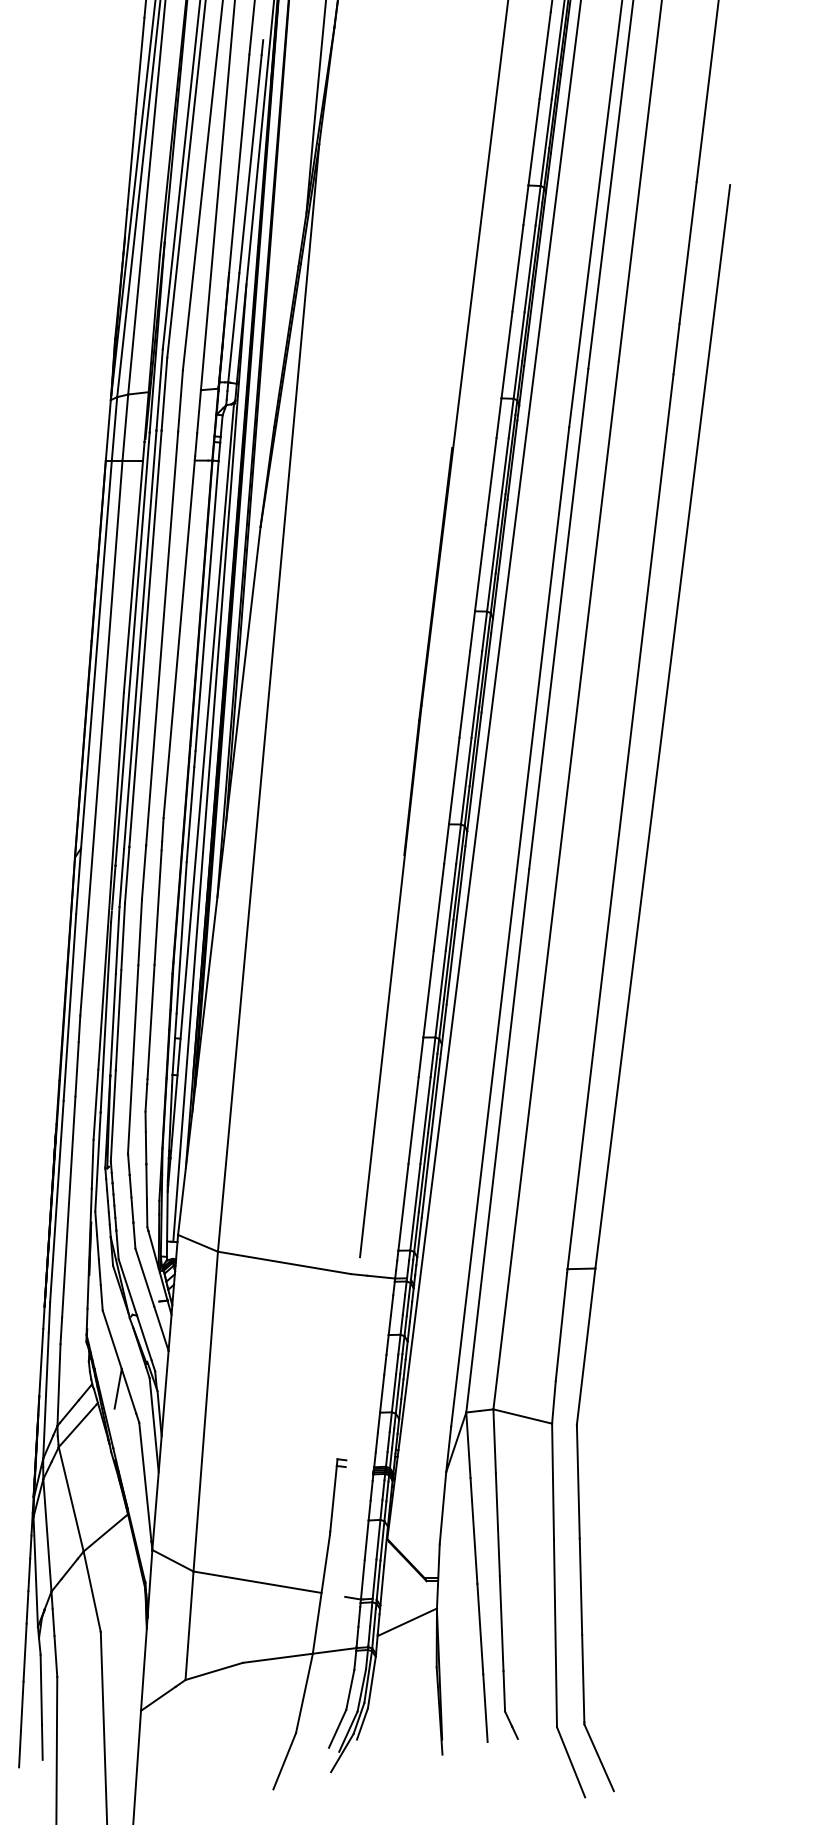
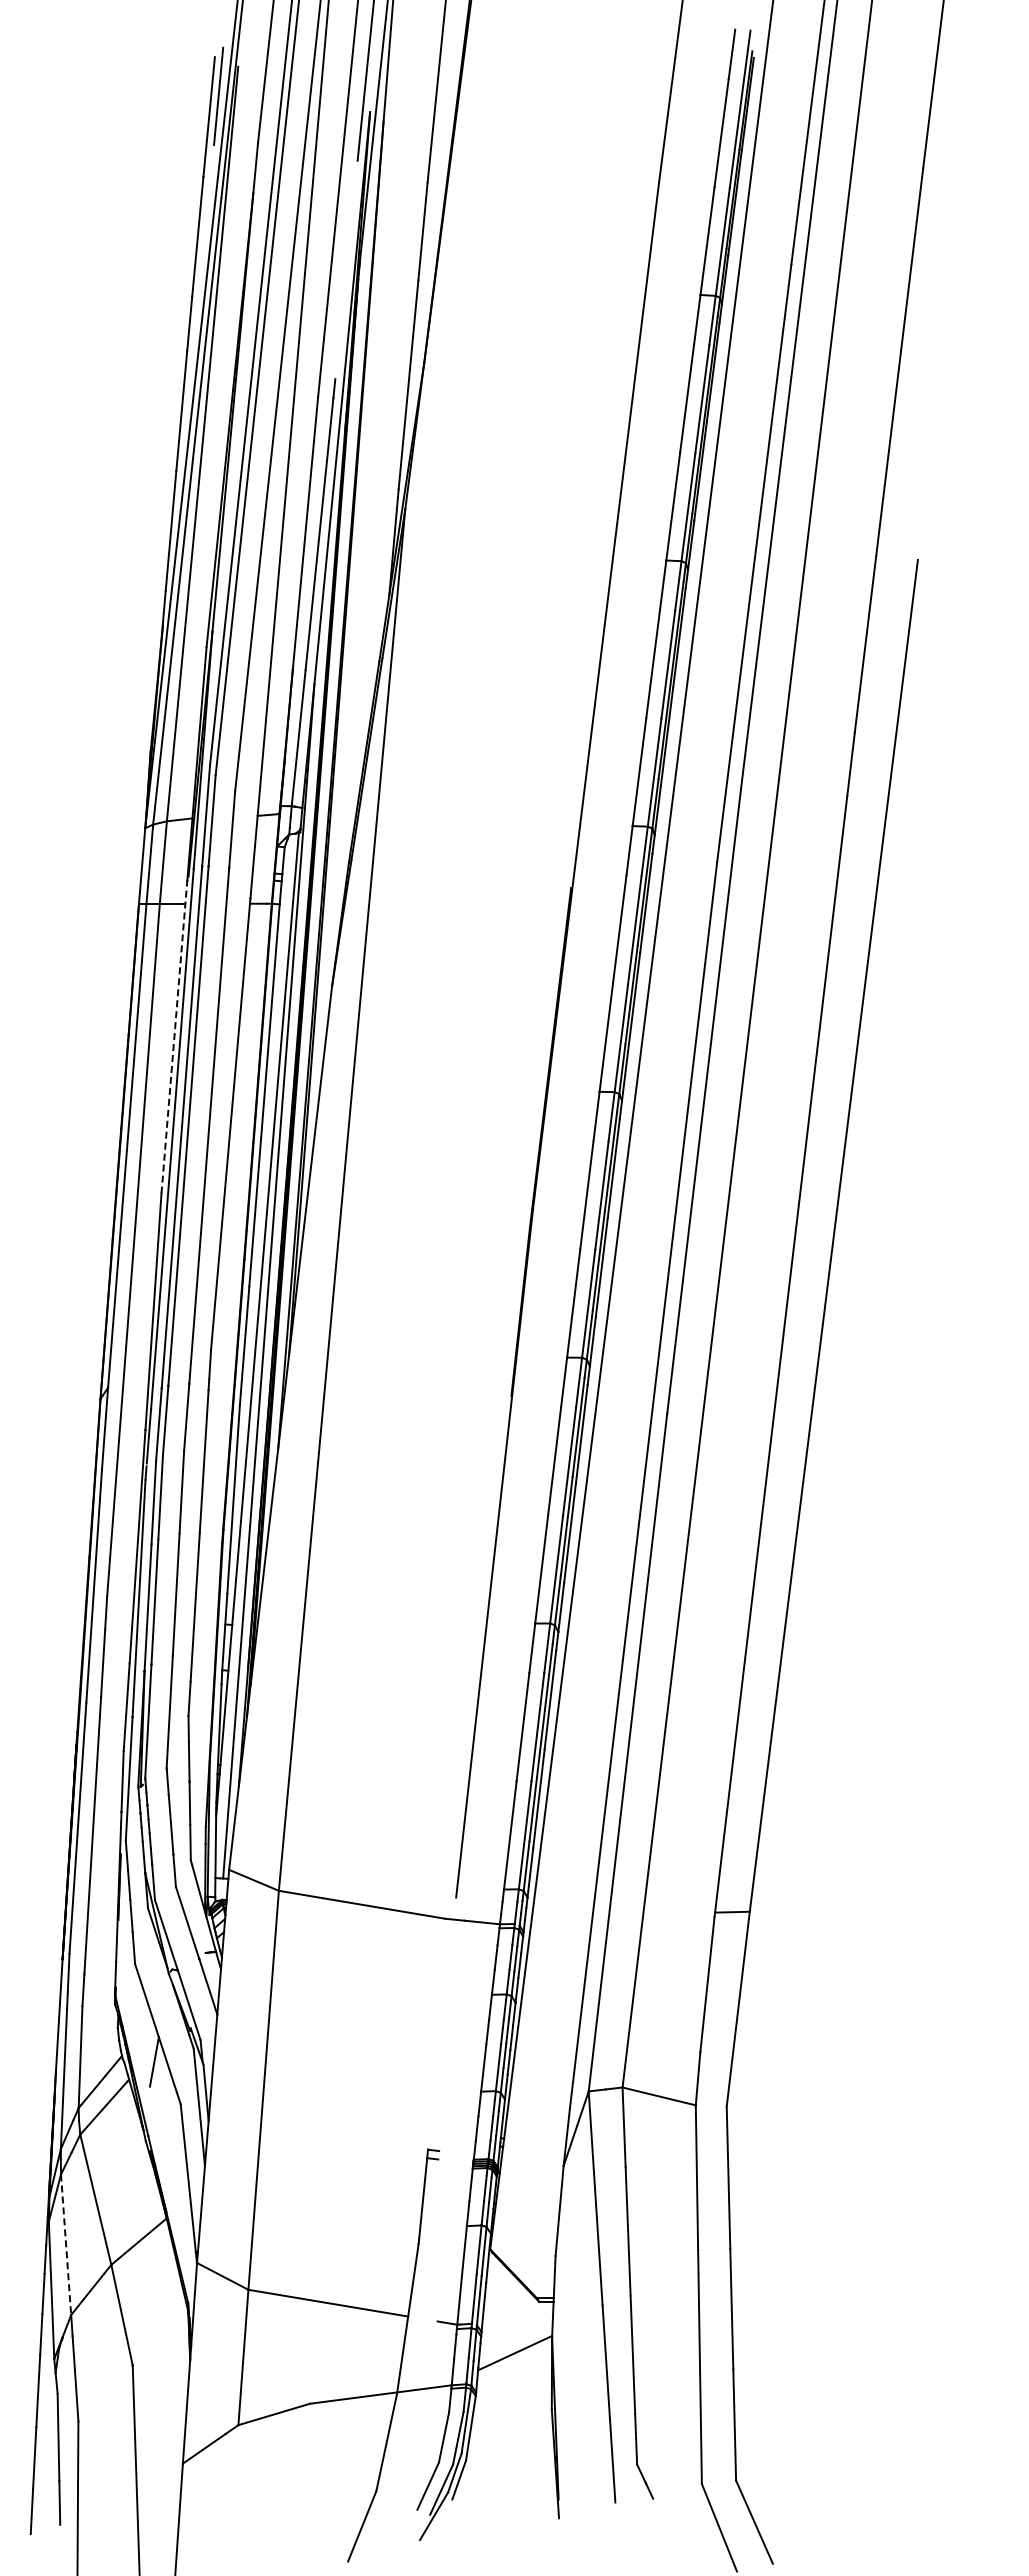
line: (134, 567) -> (174, 1037), solid -> dashed
line: (47, 1536) -> (66, 2245), solid -> dashed

